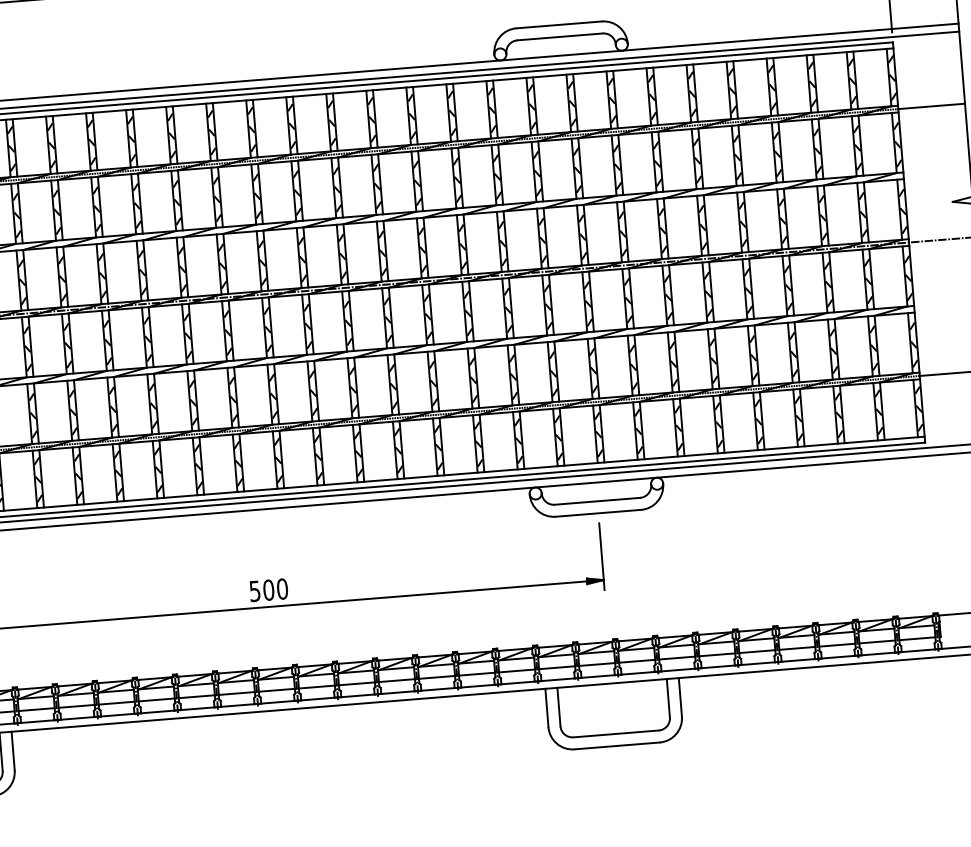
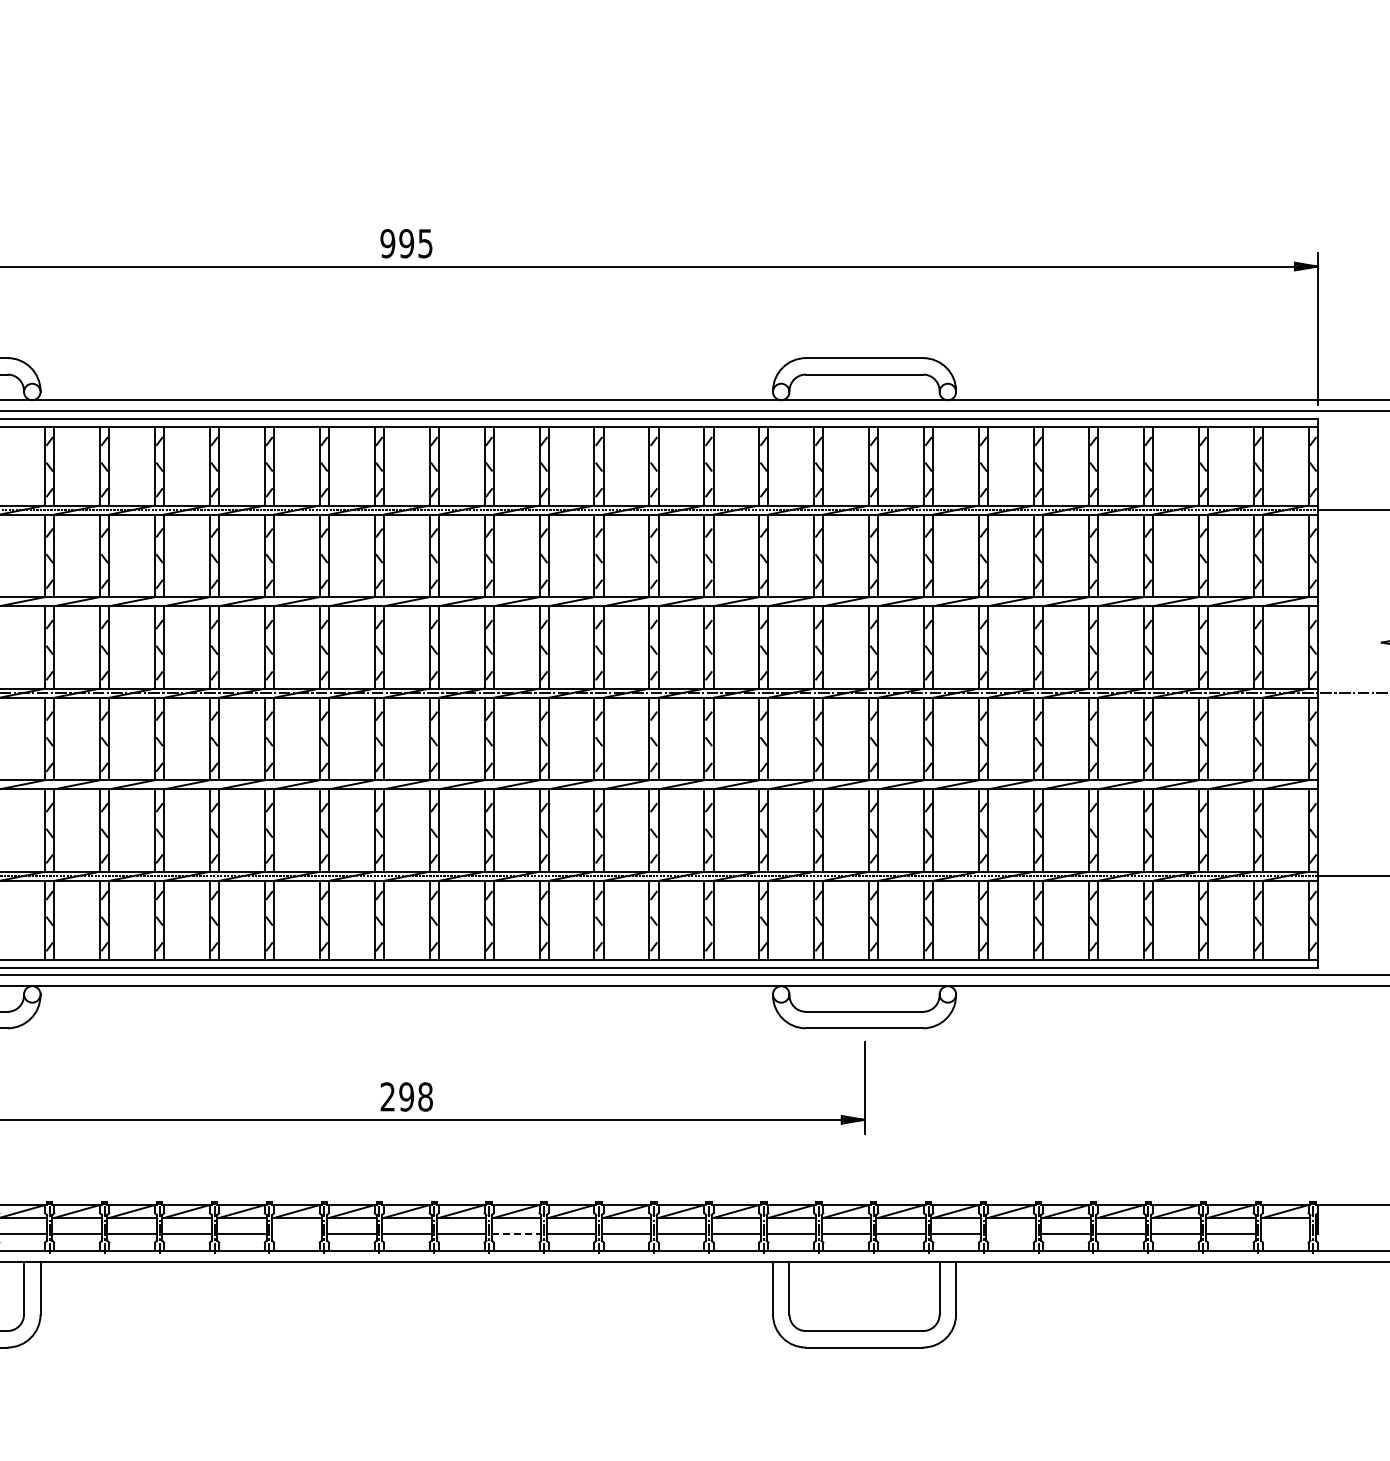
text: (268, 589) -> (406, 1096), 500 -> 298
line: (917, 638) -> (1285, 1234), removed
line: (716, 655) -> (1010, 1234), removed
line: (356, 683) -> (516, 1234), solid -> dashed
line: (196, 696) -> (296, 1234), removed

